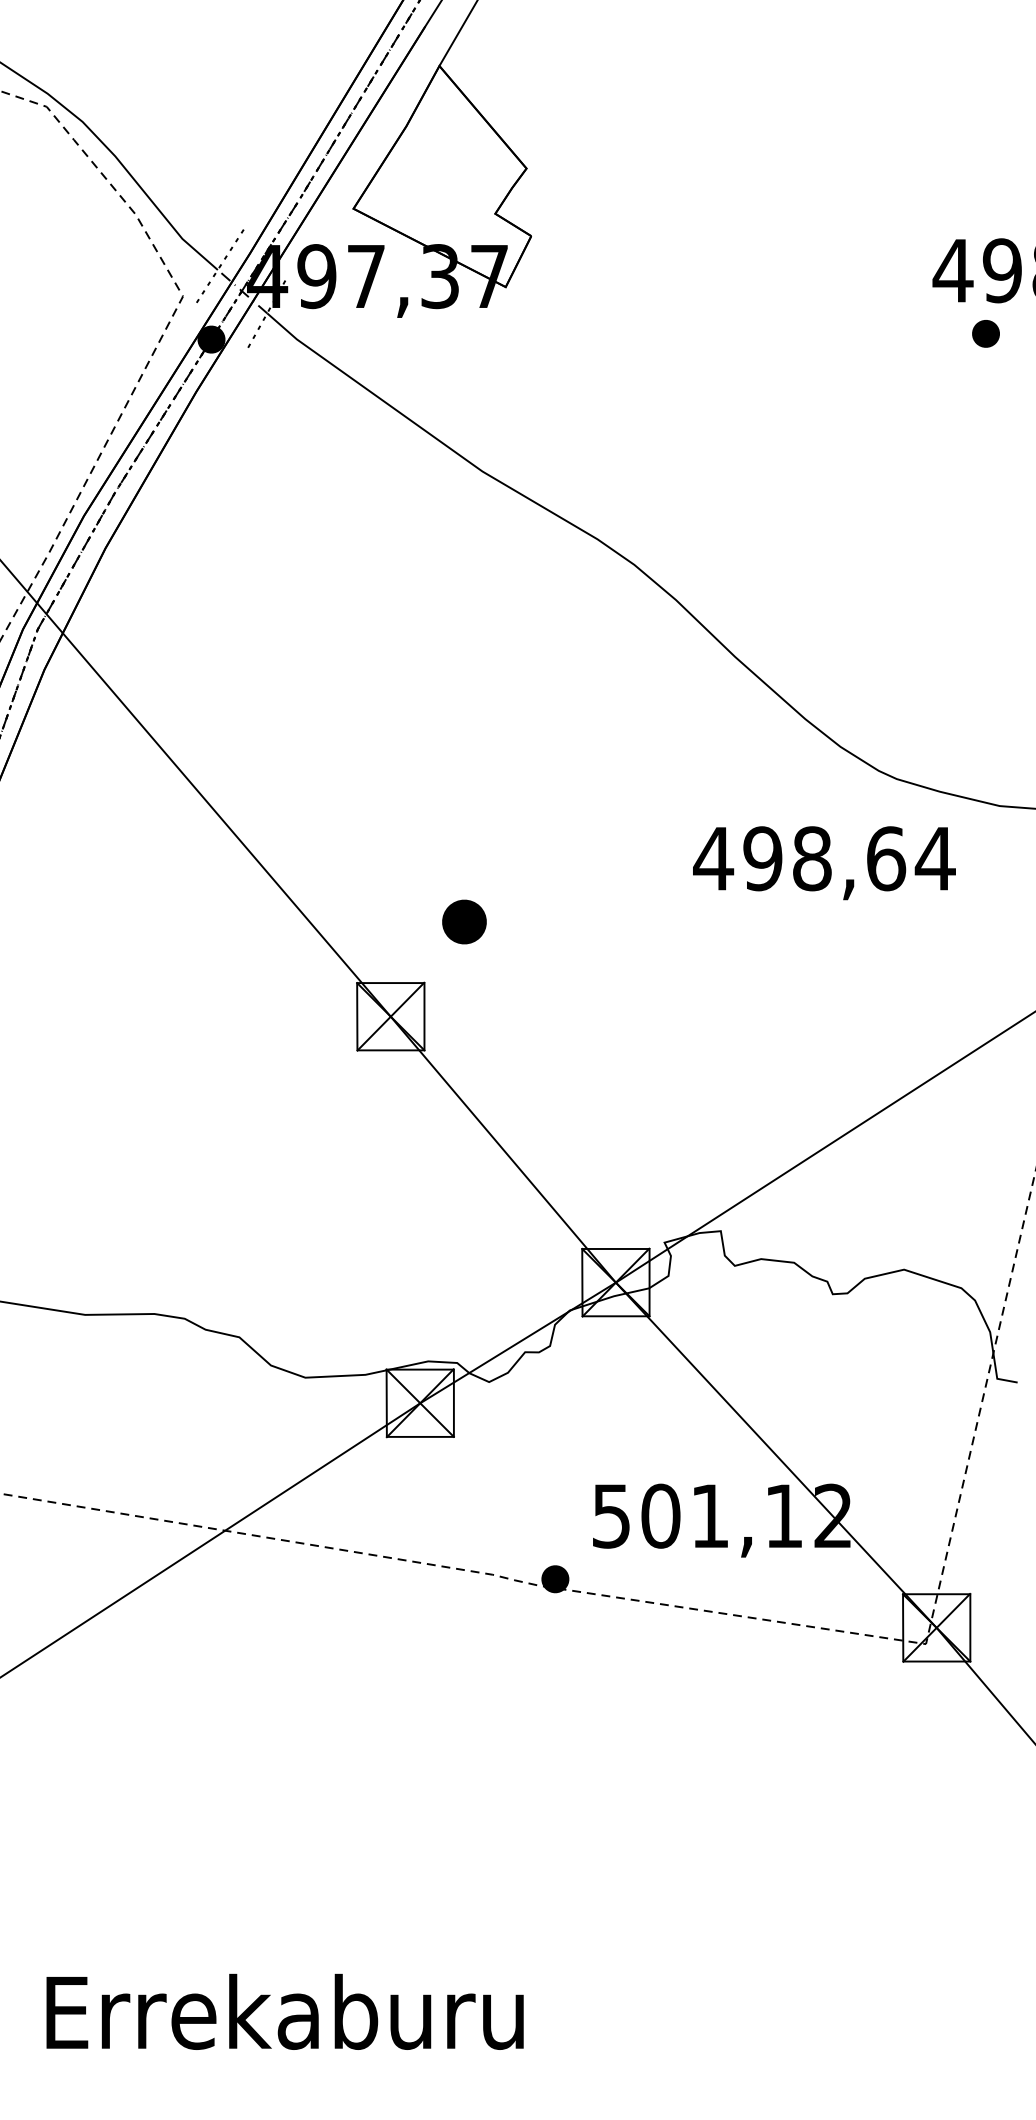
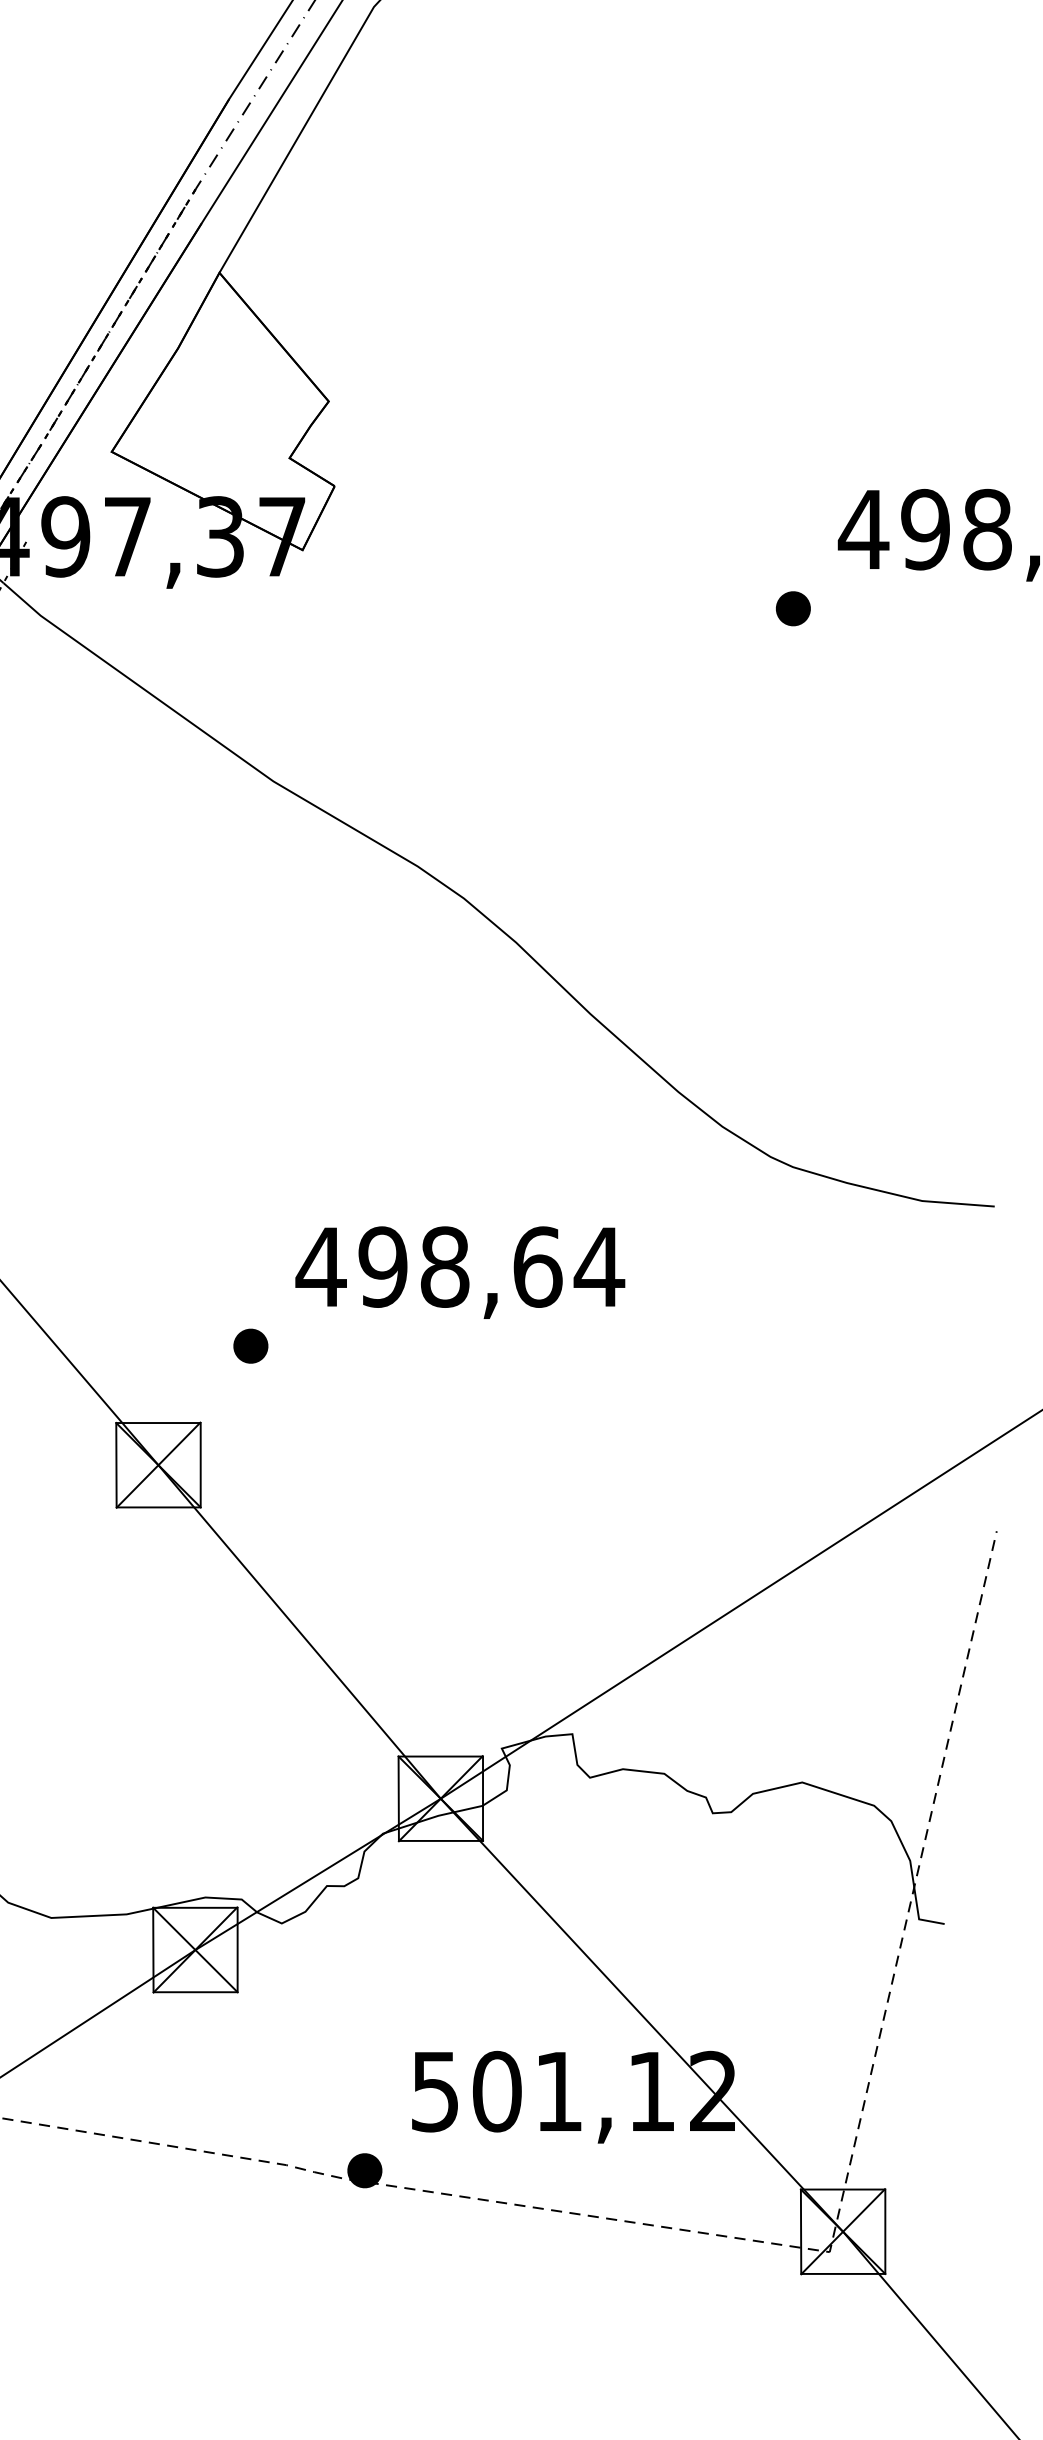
part: (985, 333) -> (792, 608), moved
text: (824, 863) -> (460, 1273), moved
part: (464, 921) -> (250, 1345), size x0.62

